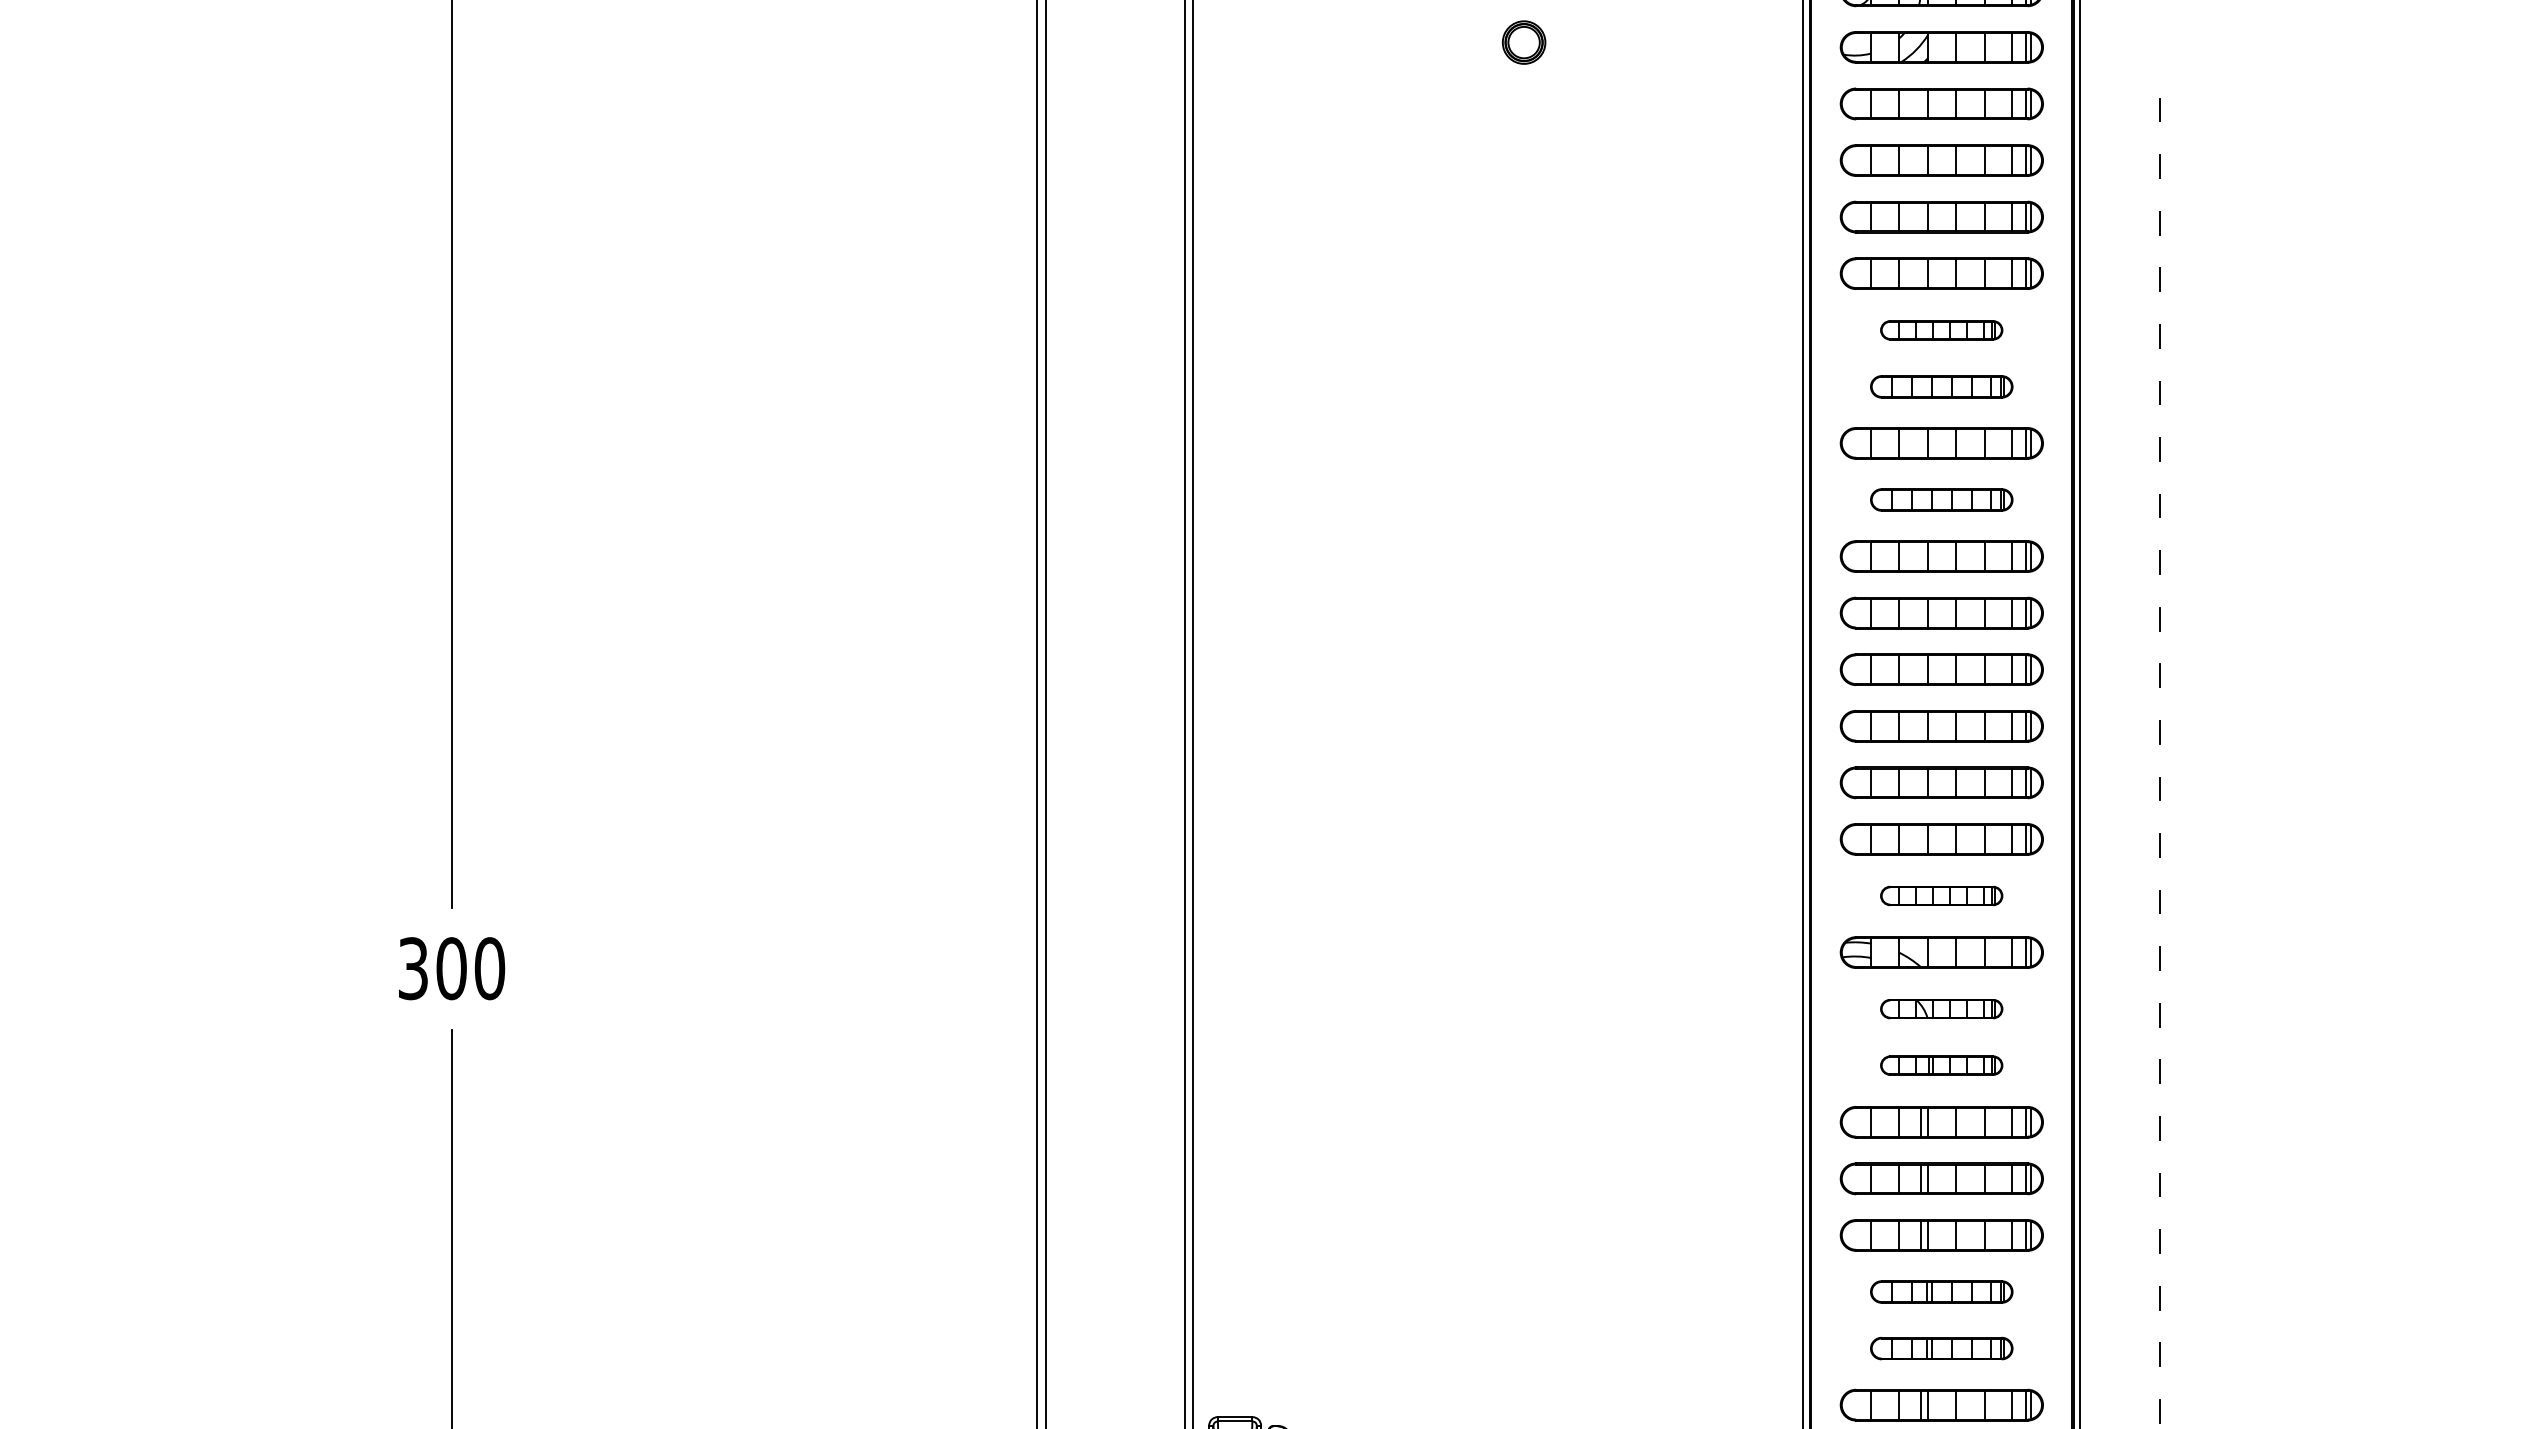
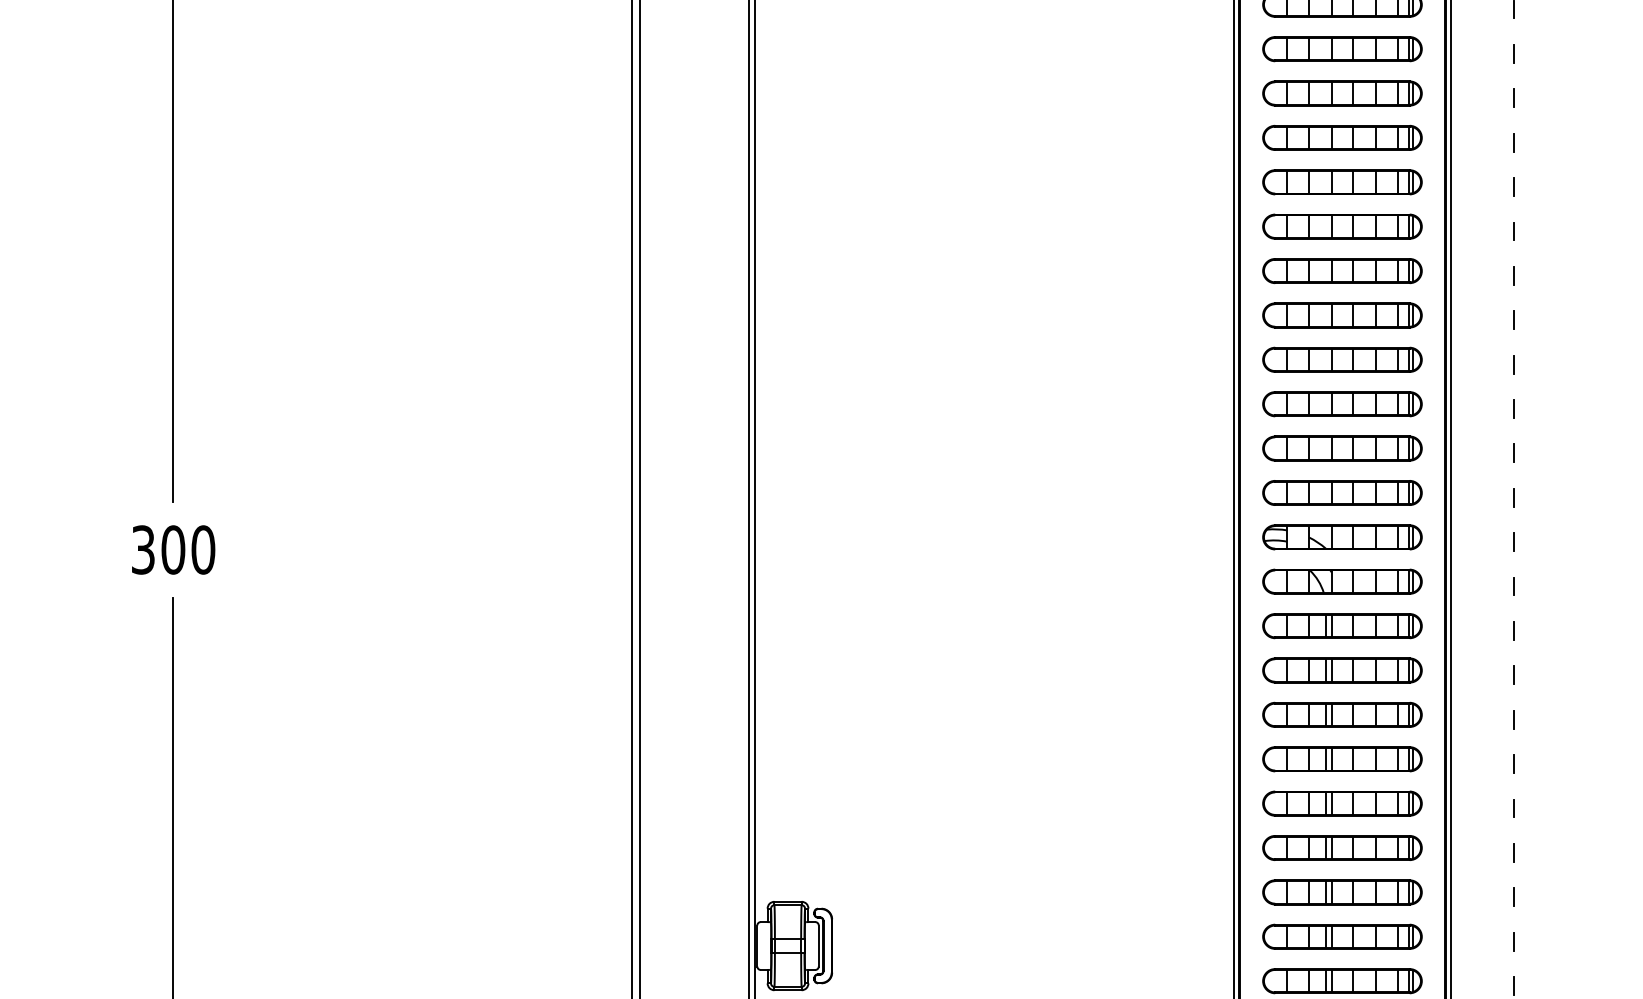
part: (1941, 330) -> (1342, 49), size x1.67
part: (1941, 386) -> (1342, 93), size x1.43
part: (1941, 499) -> (1342, 181), size x1.43
part: (1941, 895) -> (1342, 492), size x1.67
part: (1941, 1008) -> (1342, 581), size x1.67
part: (1941, 1065) -> (1342, 625), size x1.67
part: (1941, 1291) -> (1342, 803), size x1.43
part: (1941, 1348) -> (1342, 847), size x1.43

